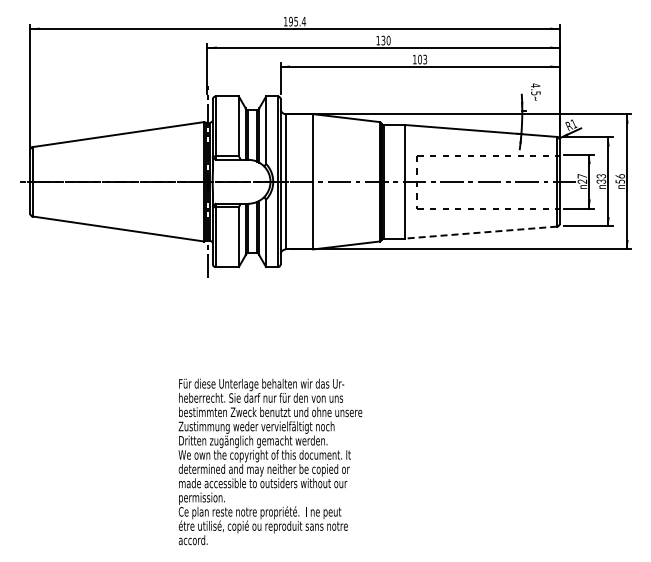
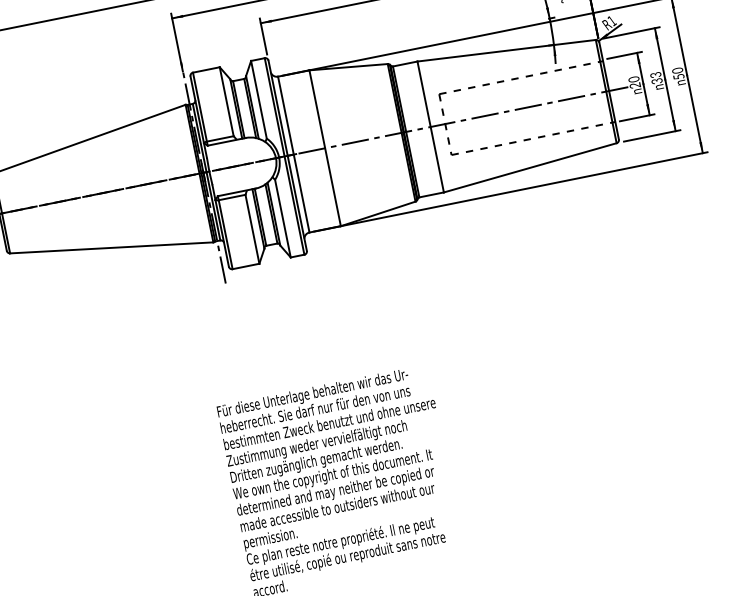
text: (582, 176) -> (634, 79), 27 -> 20
text: (619, 176) -> (676, 71), 56 -> 50
line: (480, 232) -> (529, 167), dashed -> solid

